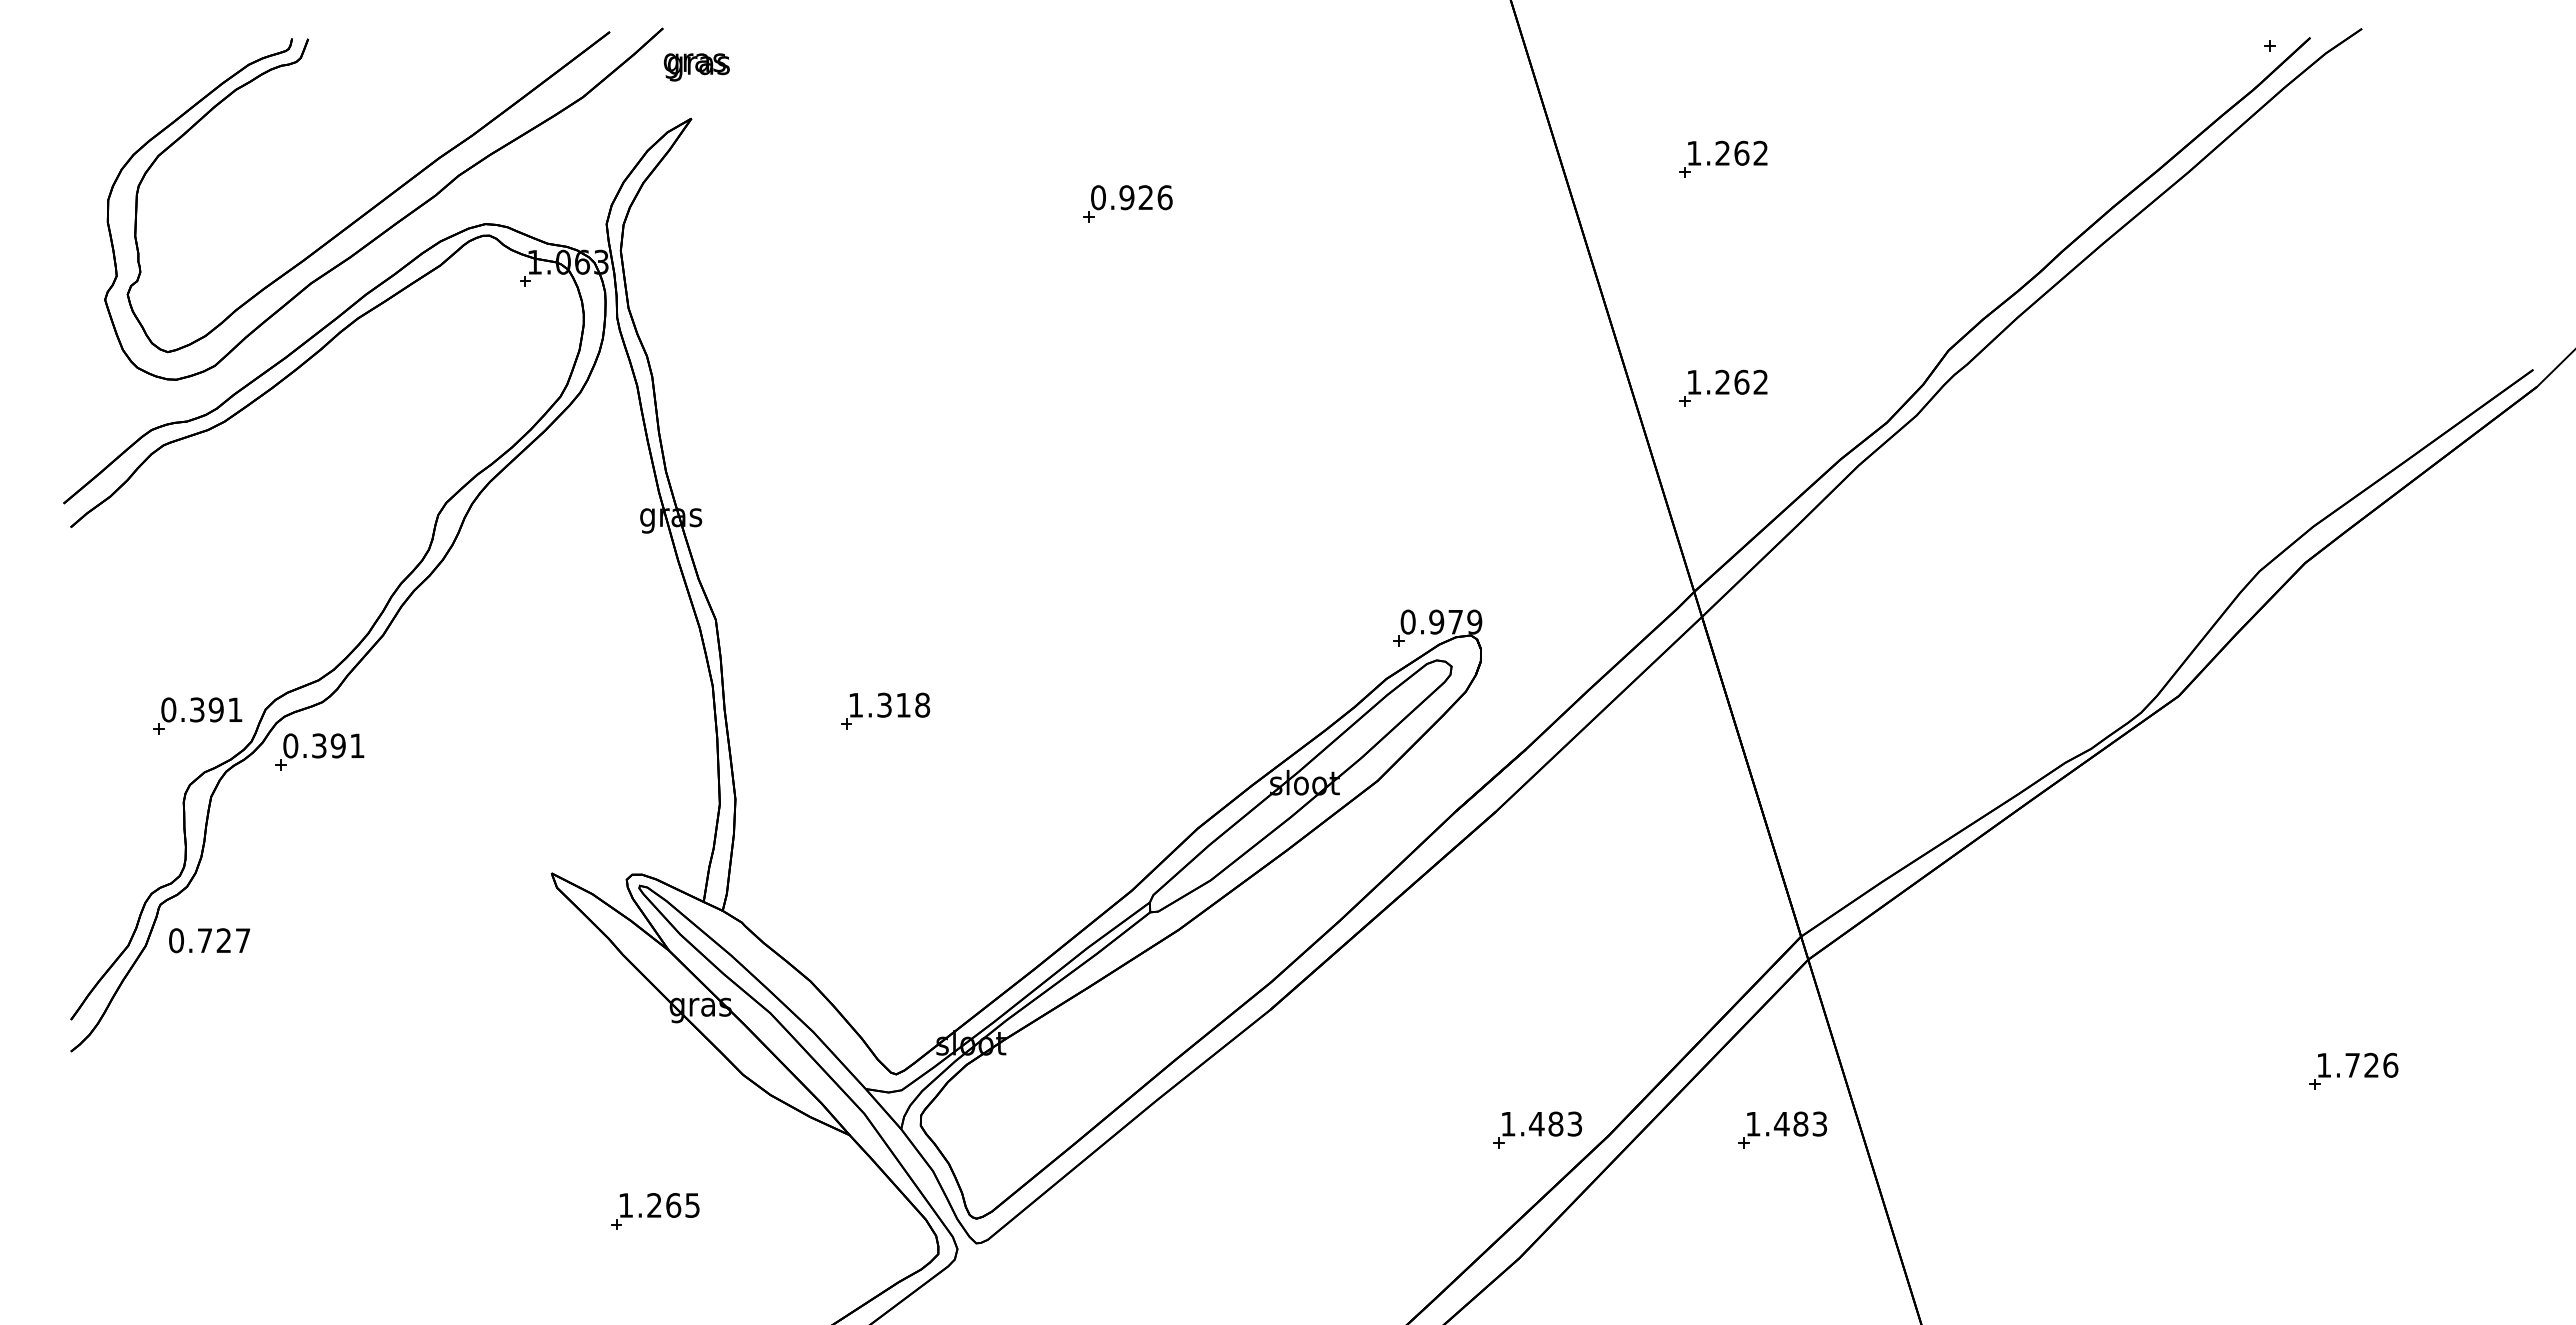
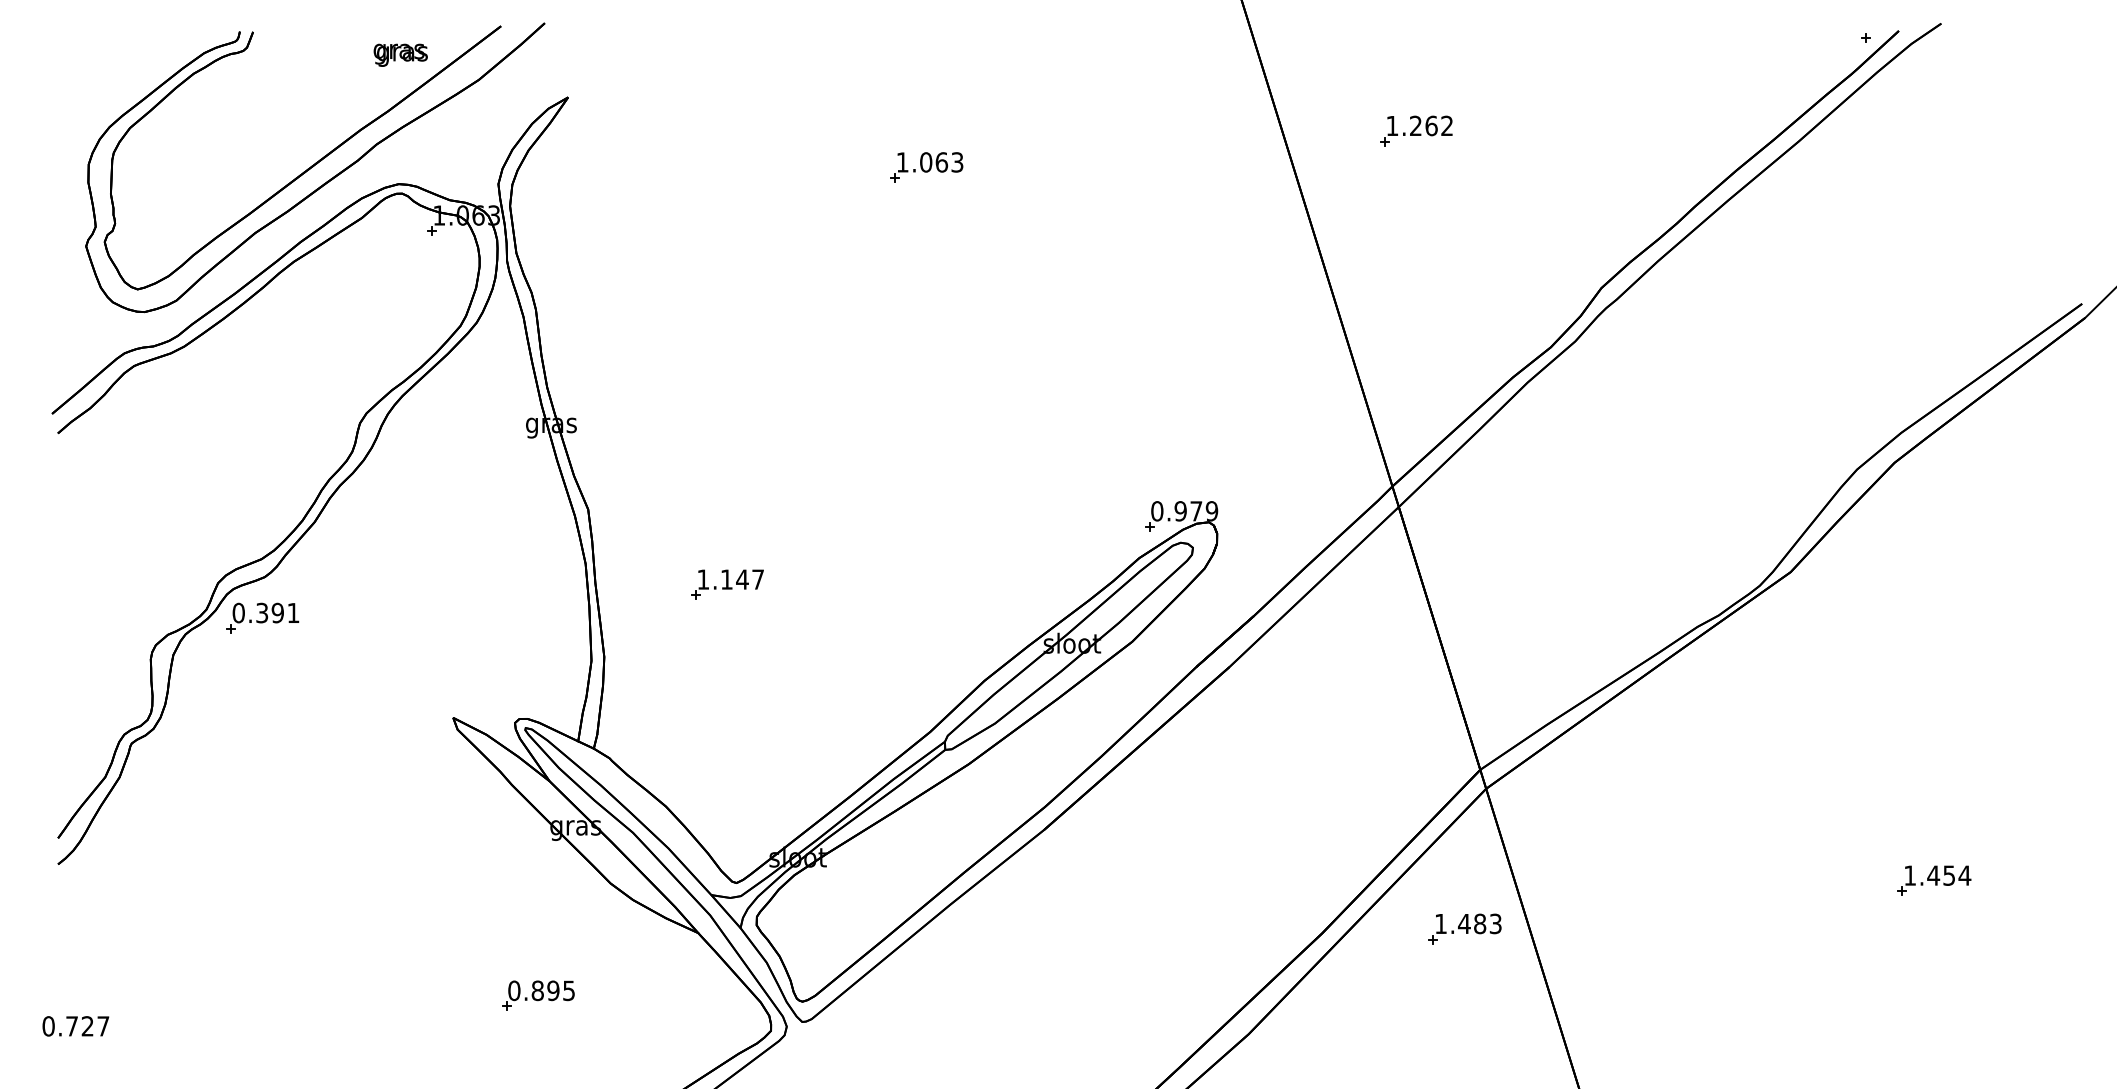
text: (696, 67) -> (400, 55), moved
text: (1131, 197) -> (929, 162), 0.926 -> 1.063
part: (1723, 387) -> (1416, 318), removed
text: (903, 704) -> (742, 579), 1.318 -> 1.147
part: (197, 715) -> (162, 588), removed
text: (209, 940) -> (75, 1026), moved
text: (2371, 1064) -> (1949, 874), 1.726 -> 1.454
part: (1537, 1129) -> (1263, 928), removed
text: (649, 1205) -> (533, 990), 1.265 -> 0.895

